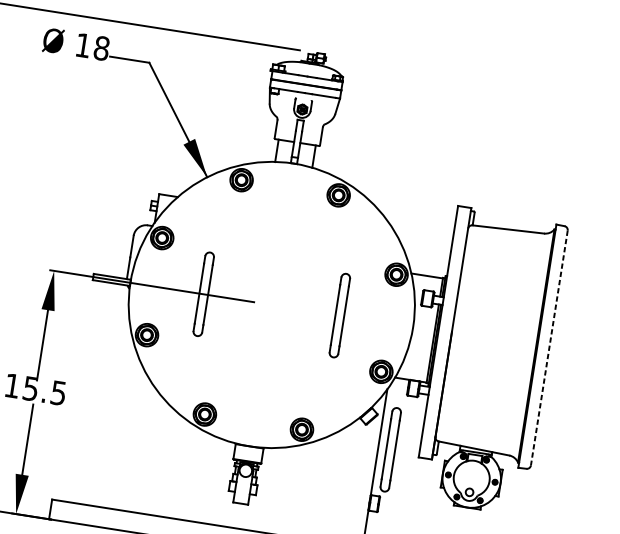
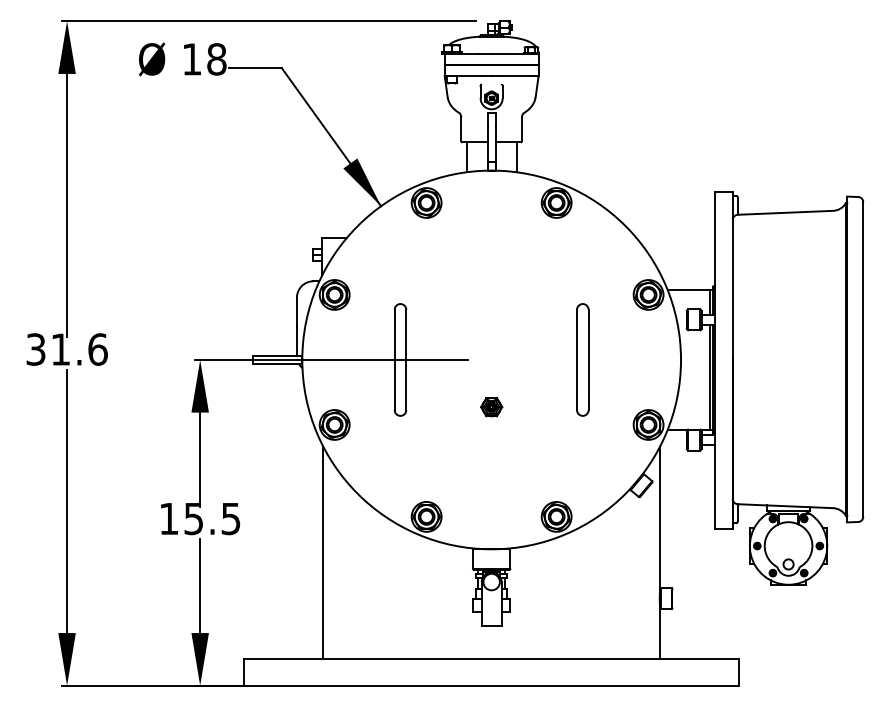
part: (266, 340) -> (491, 407), added
line: (549, 348) -> (863, 360), dashed -> solid
line: (123, 429) -> (323, 552), added
part: (390, 449) -> (676, 524), removed

